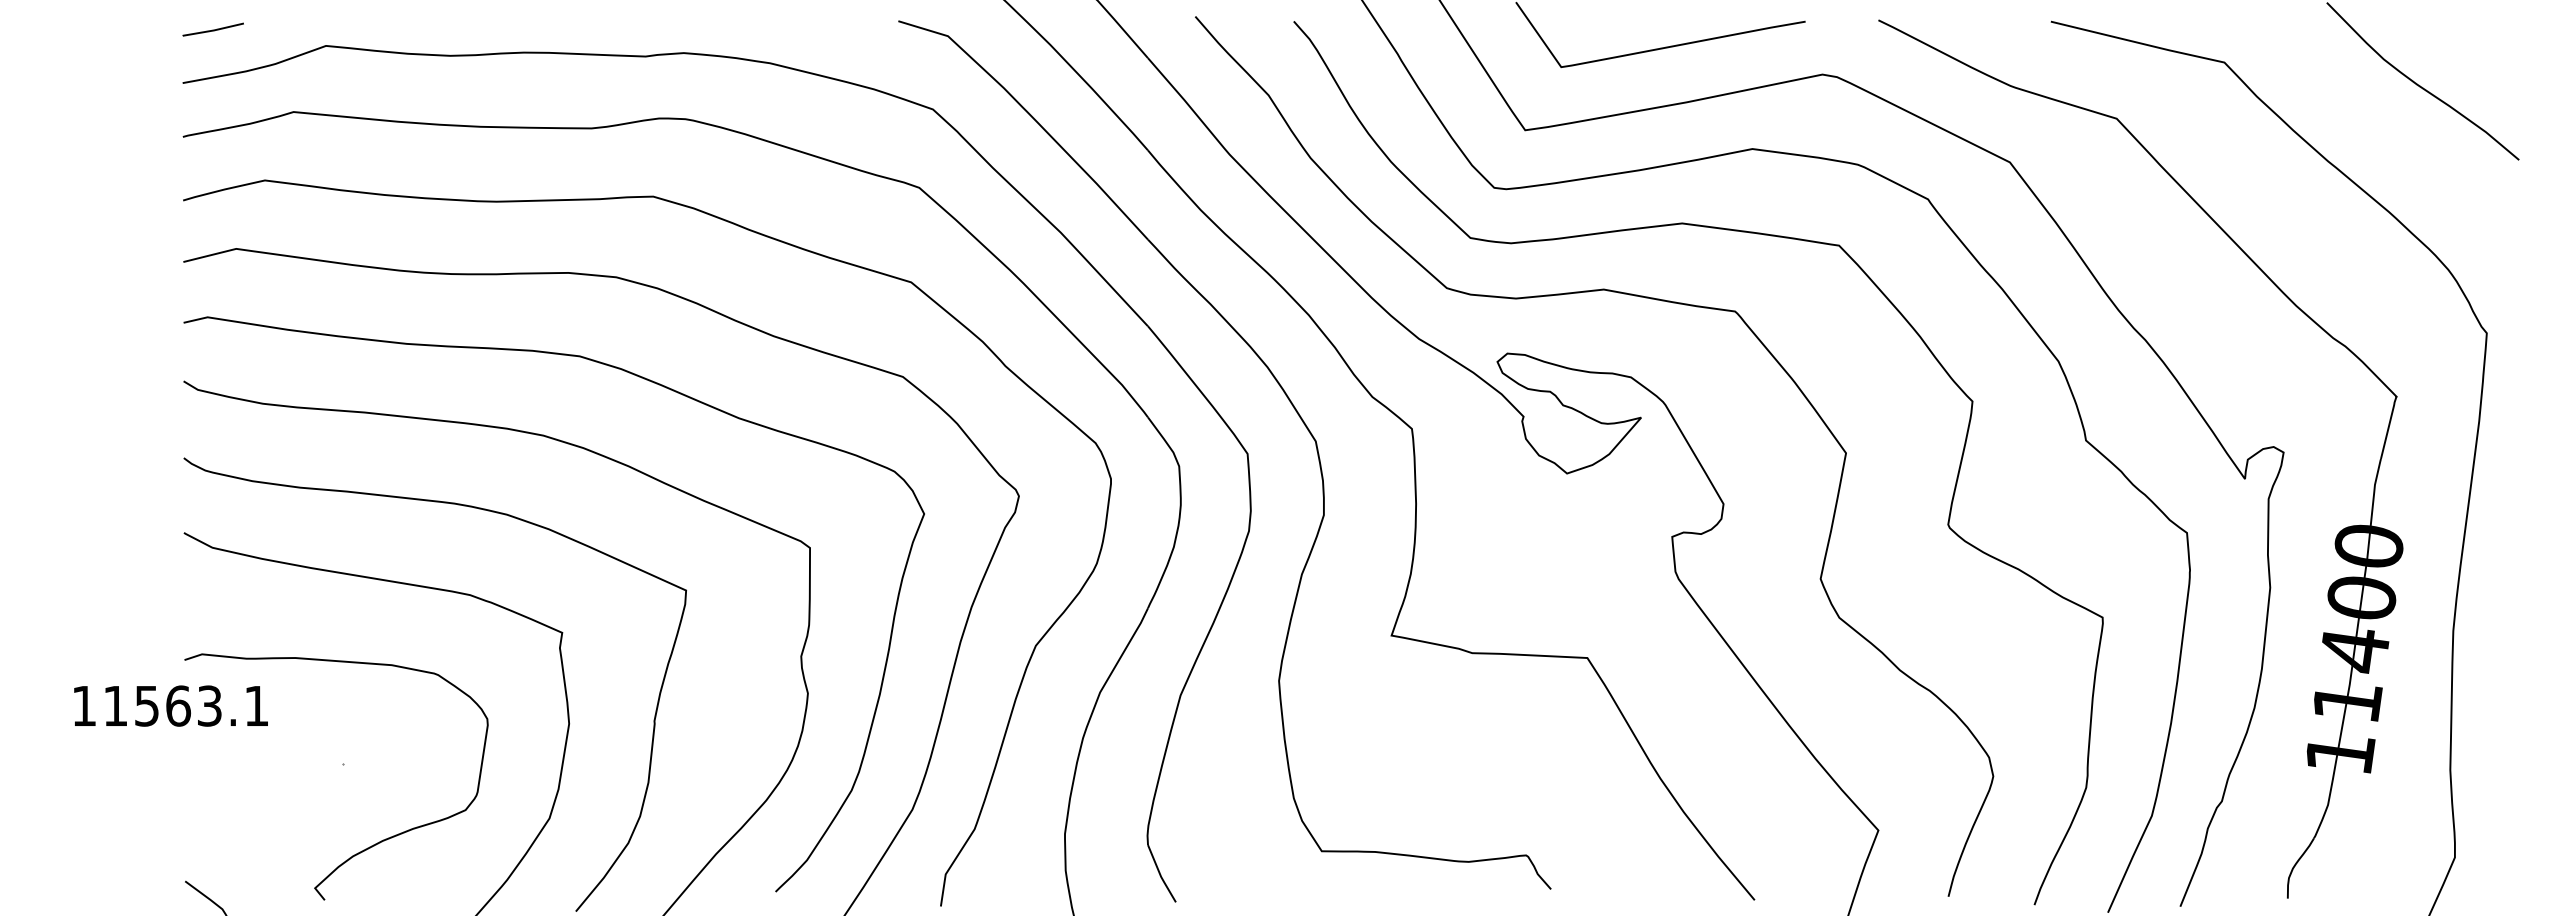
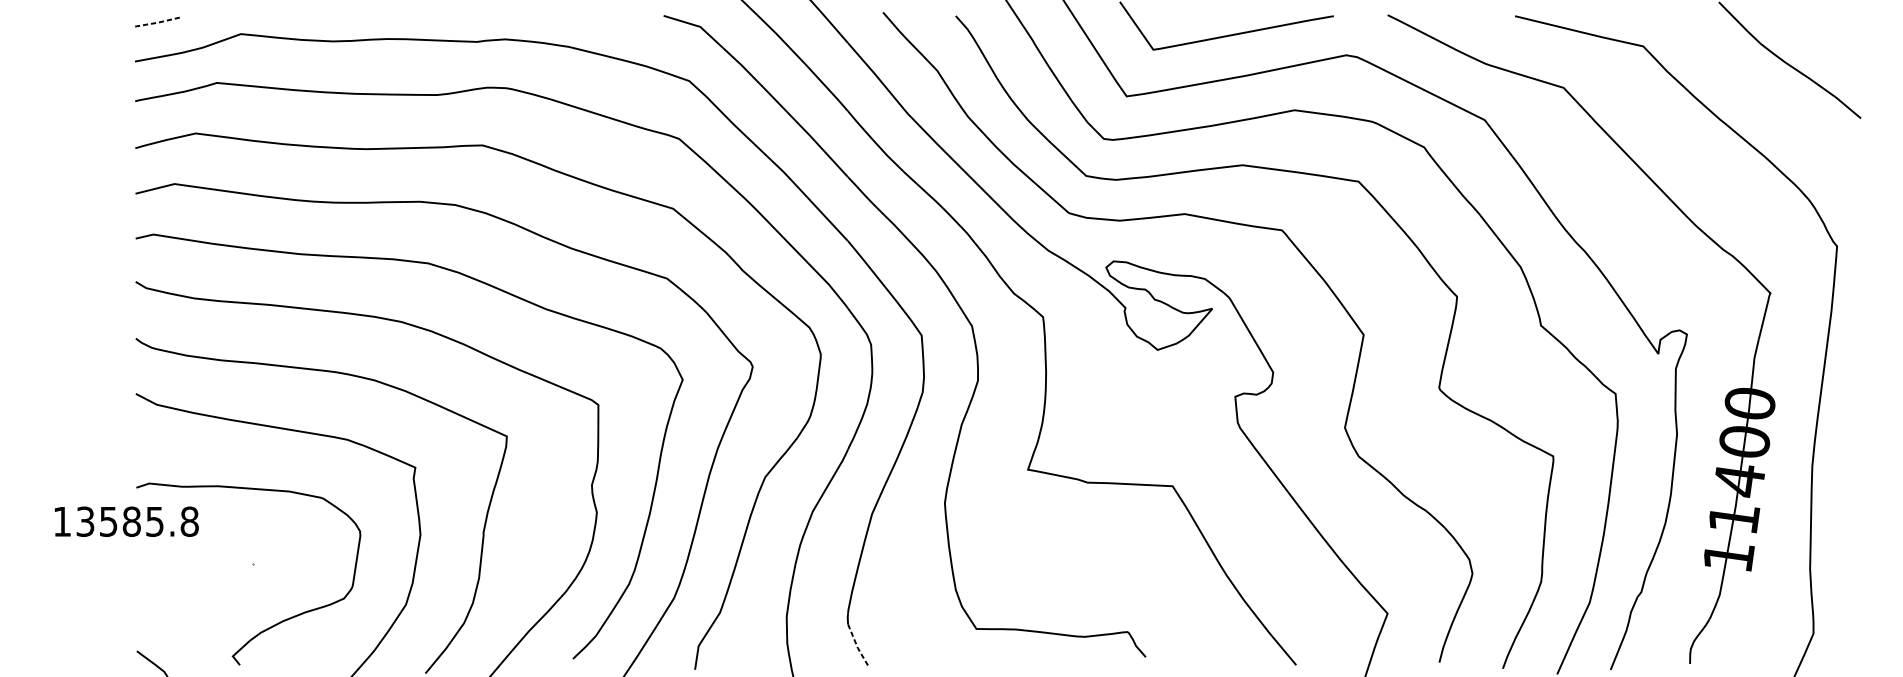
line: (213, 30) -> (157, 22), solid -> dashed
text: (186, 705) -> (137, 521), 11563.1 -> 13585.8
line: (1160, 876) -> (857, 647), solid -> dashed

